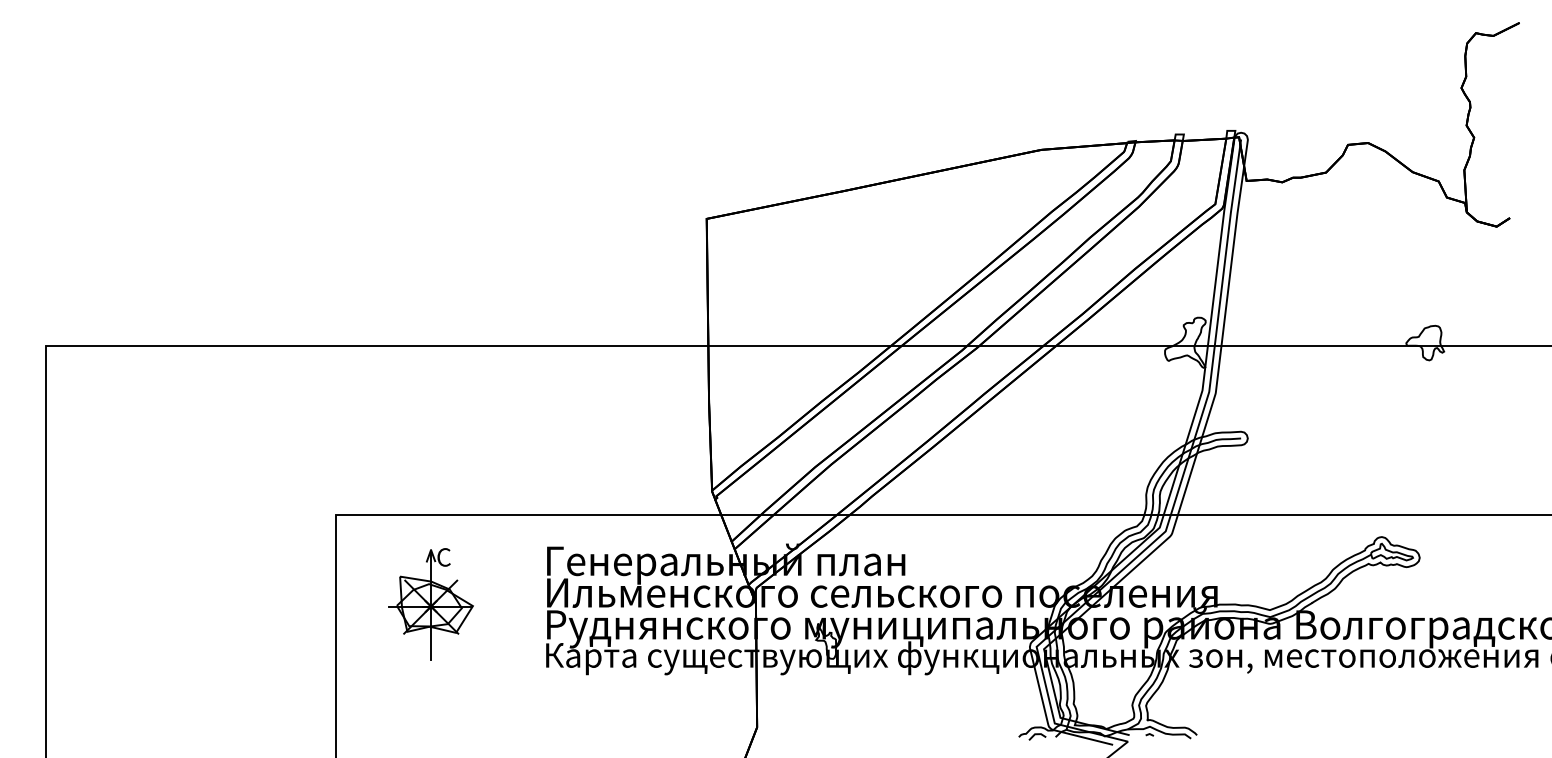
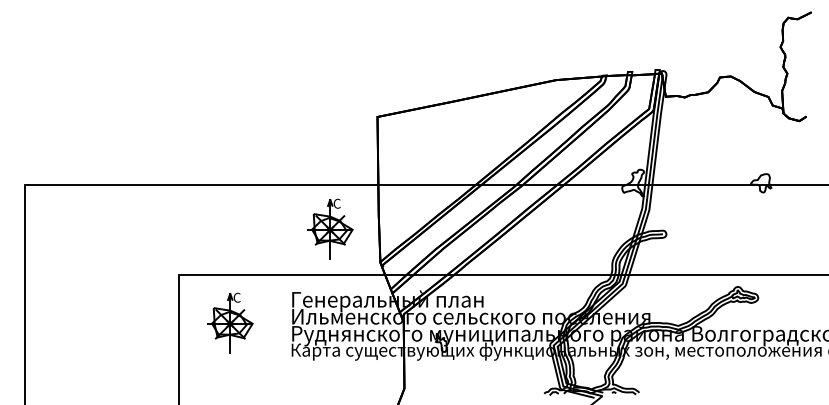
part: (618, 427) -> (330, 228), added

